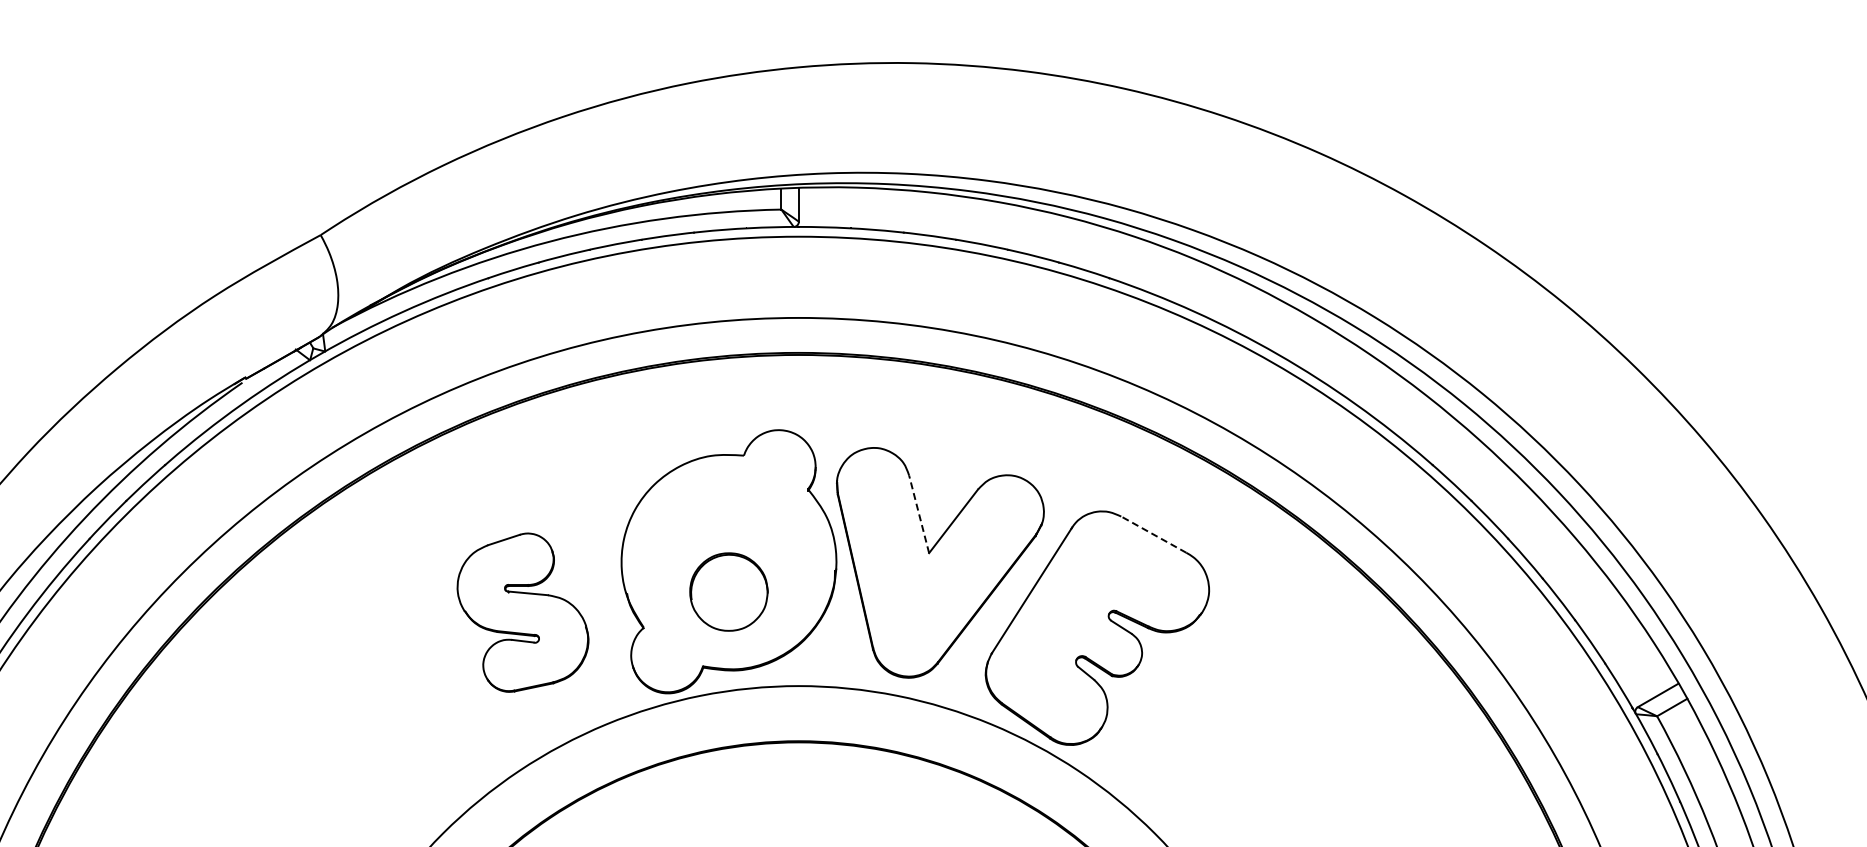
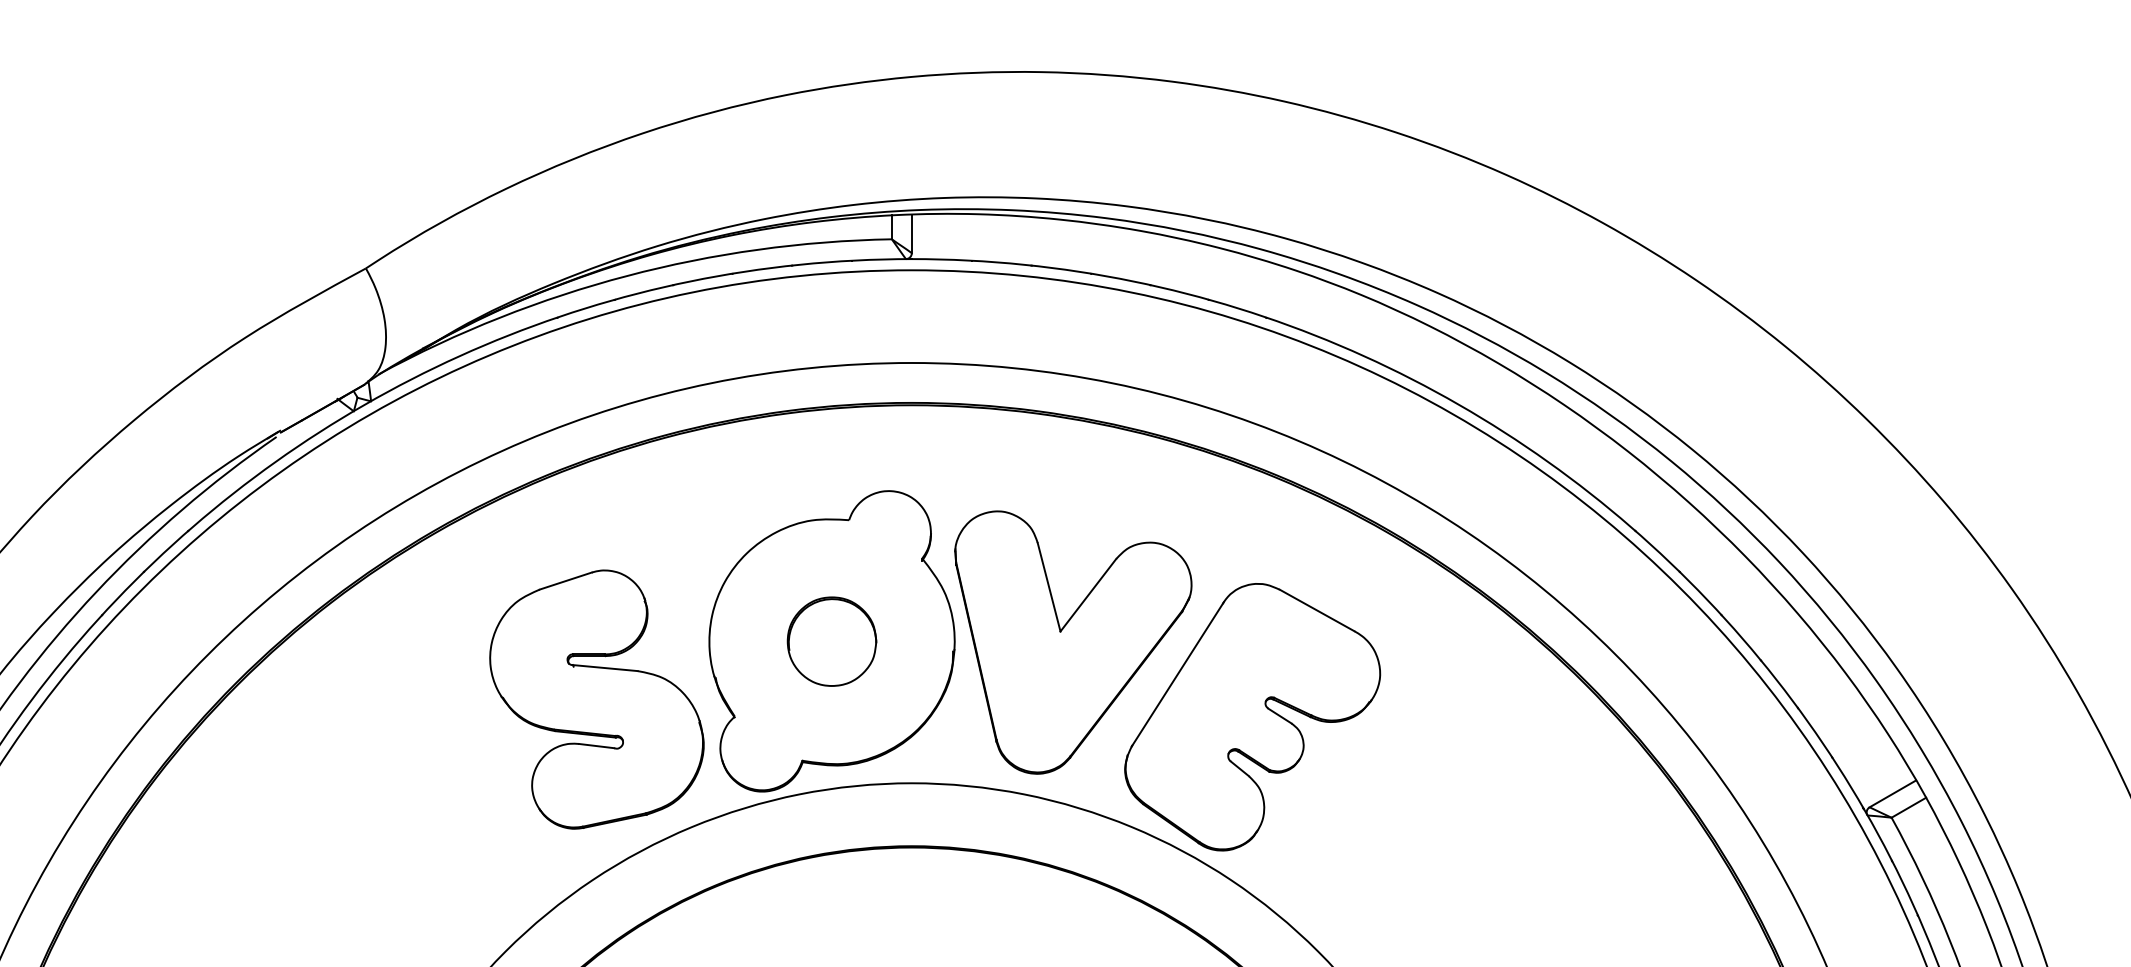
line: (919, 513) -> (1049, 586), dashed -> solid
line: (1153, 534) -> (1316, 610), dashed -> solid
part: (728, 591) -> (831, 641), moved
part: (522, 612) -> (596, 699), size x1.43

